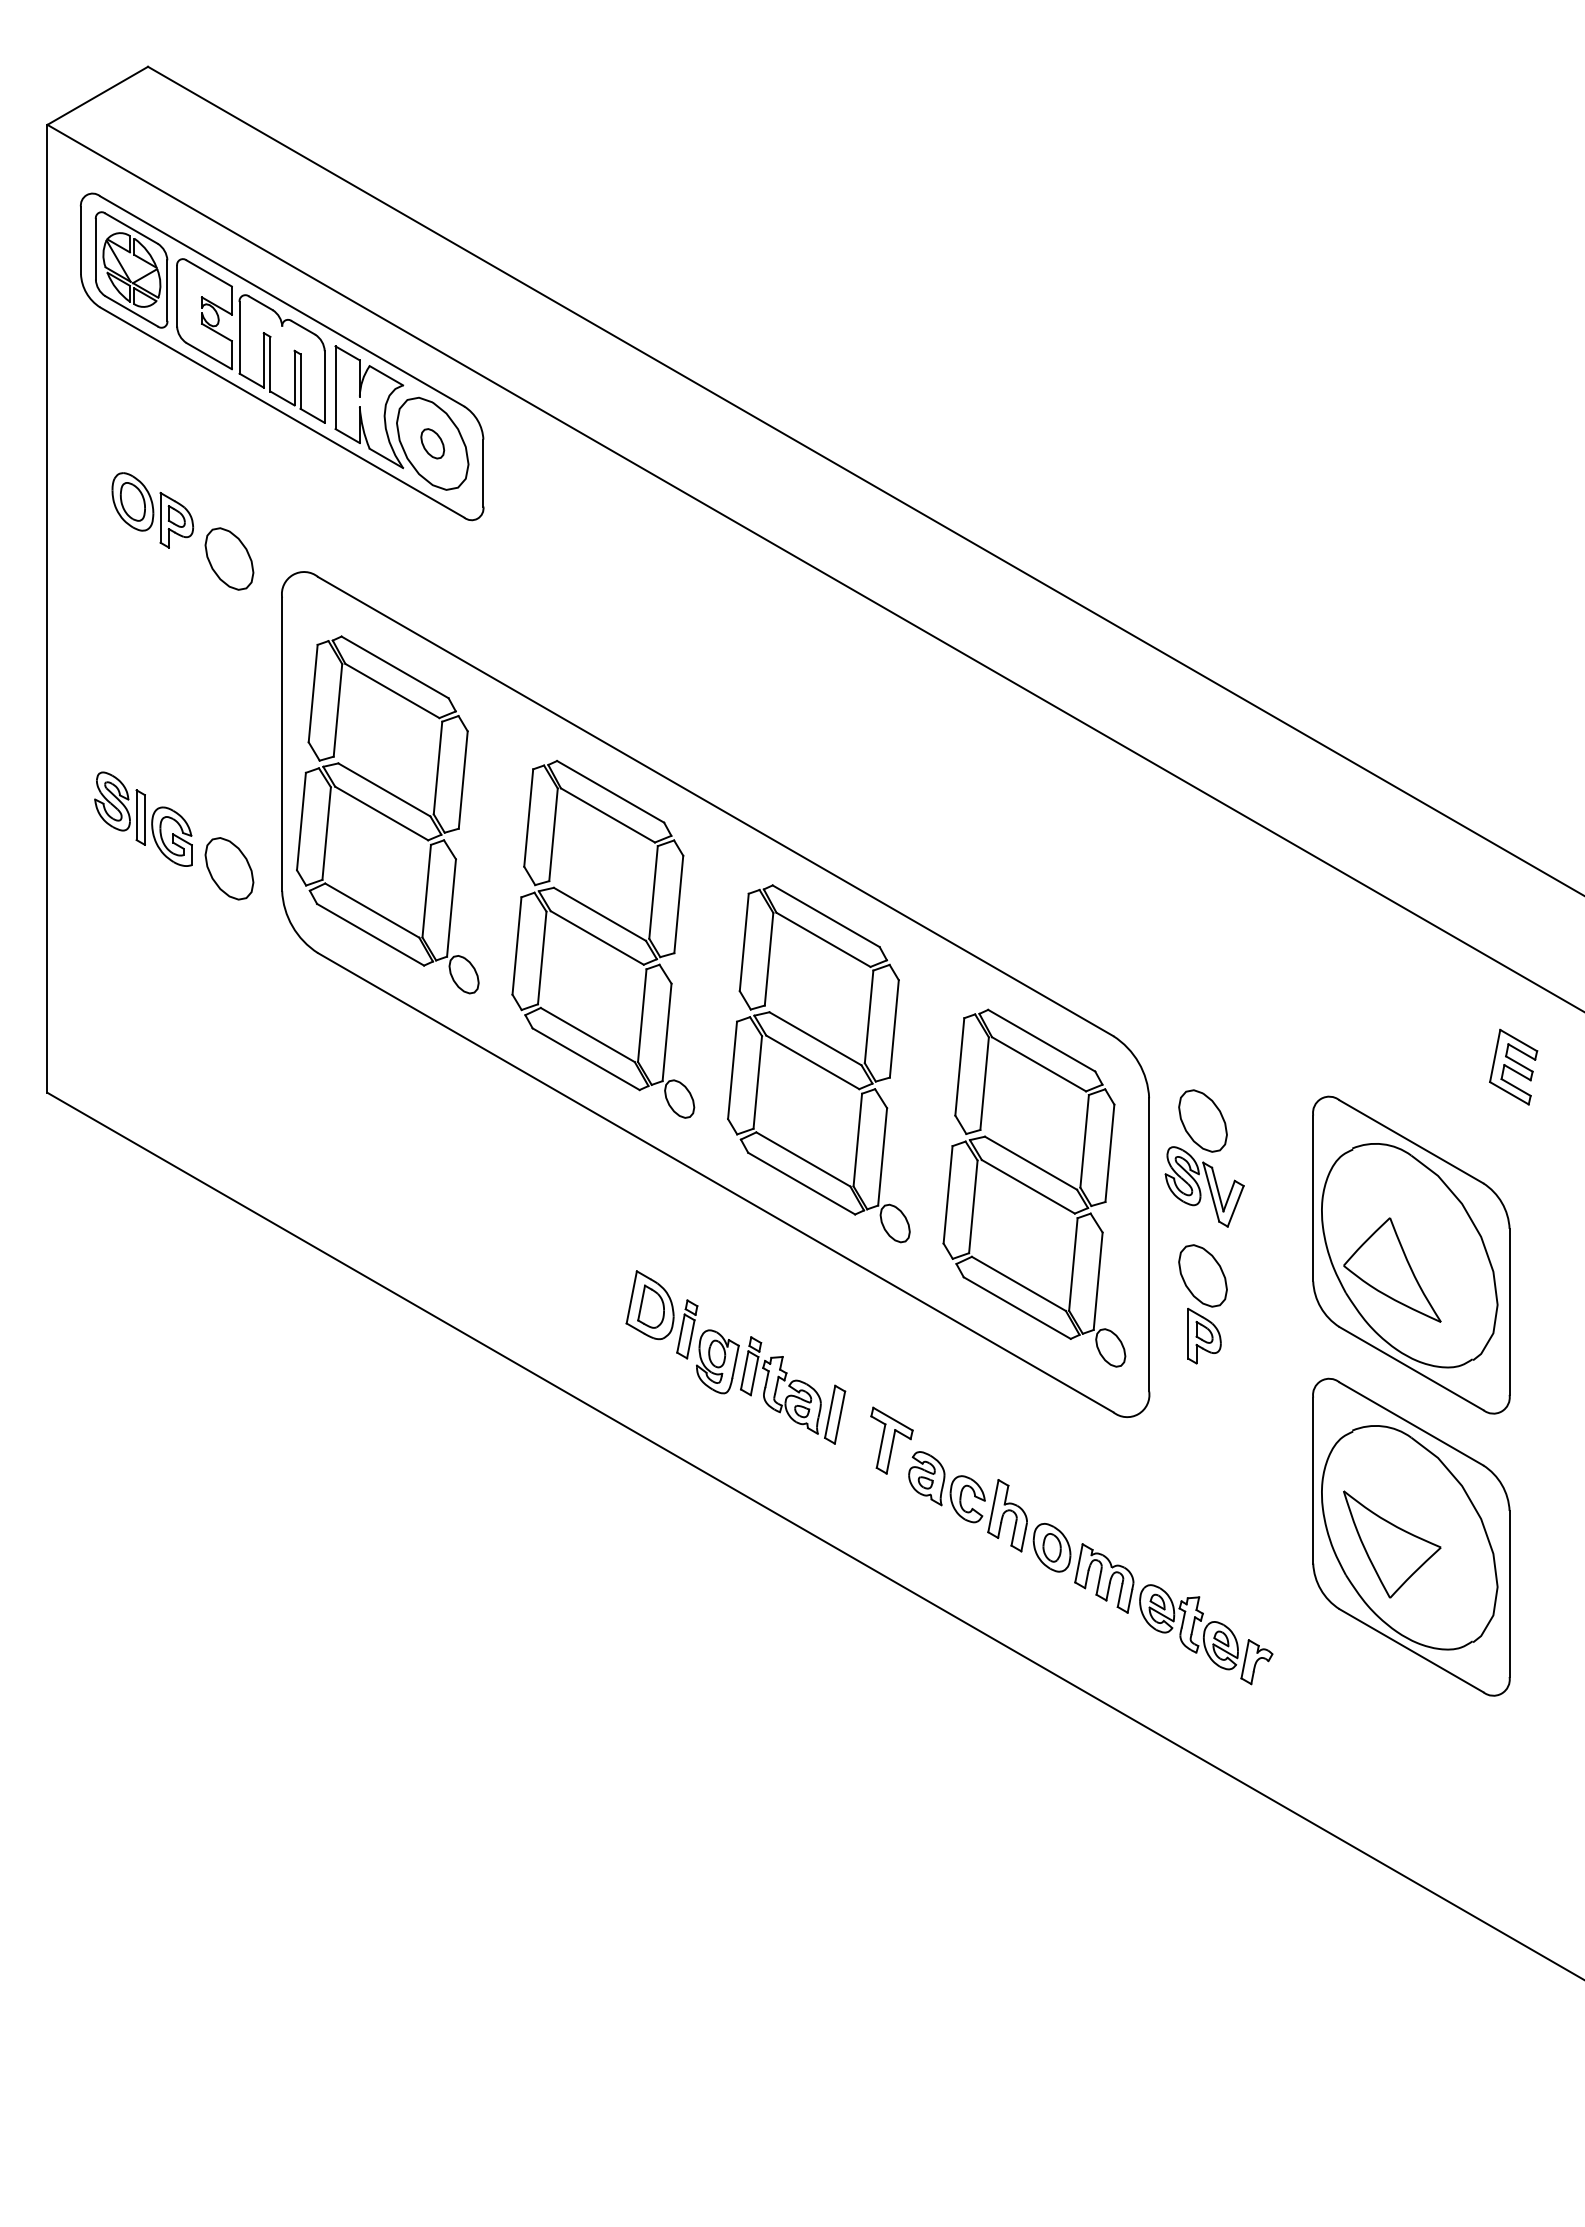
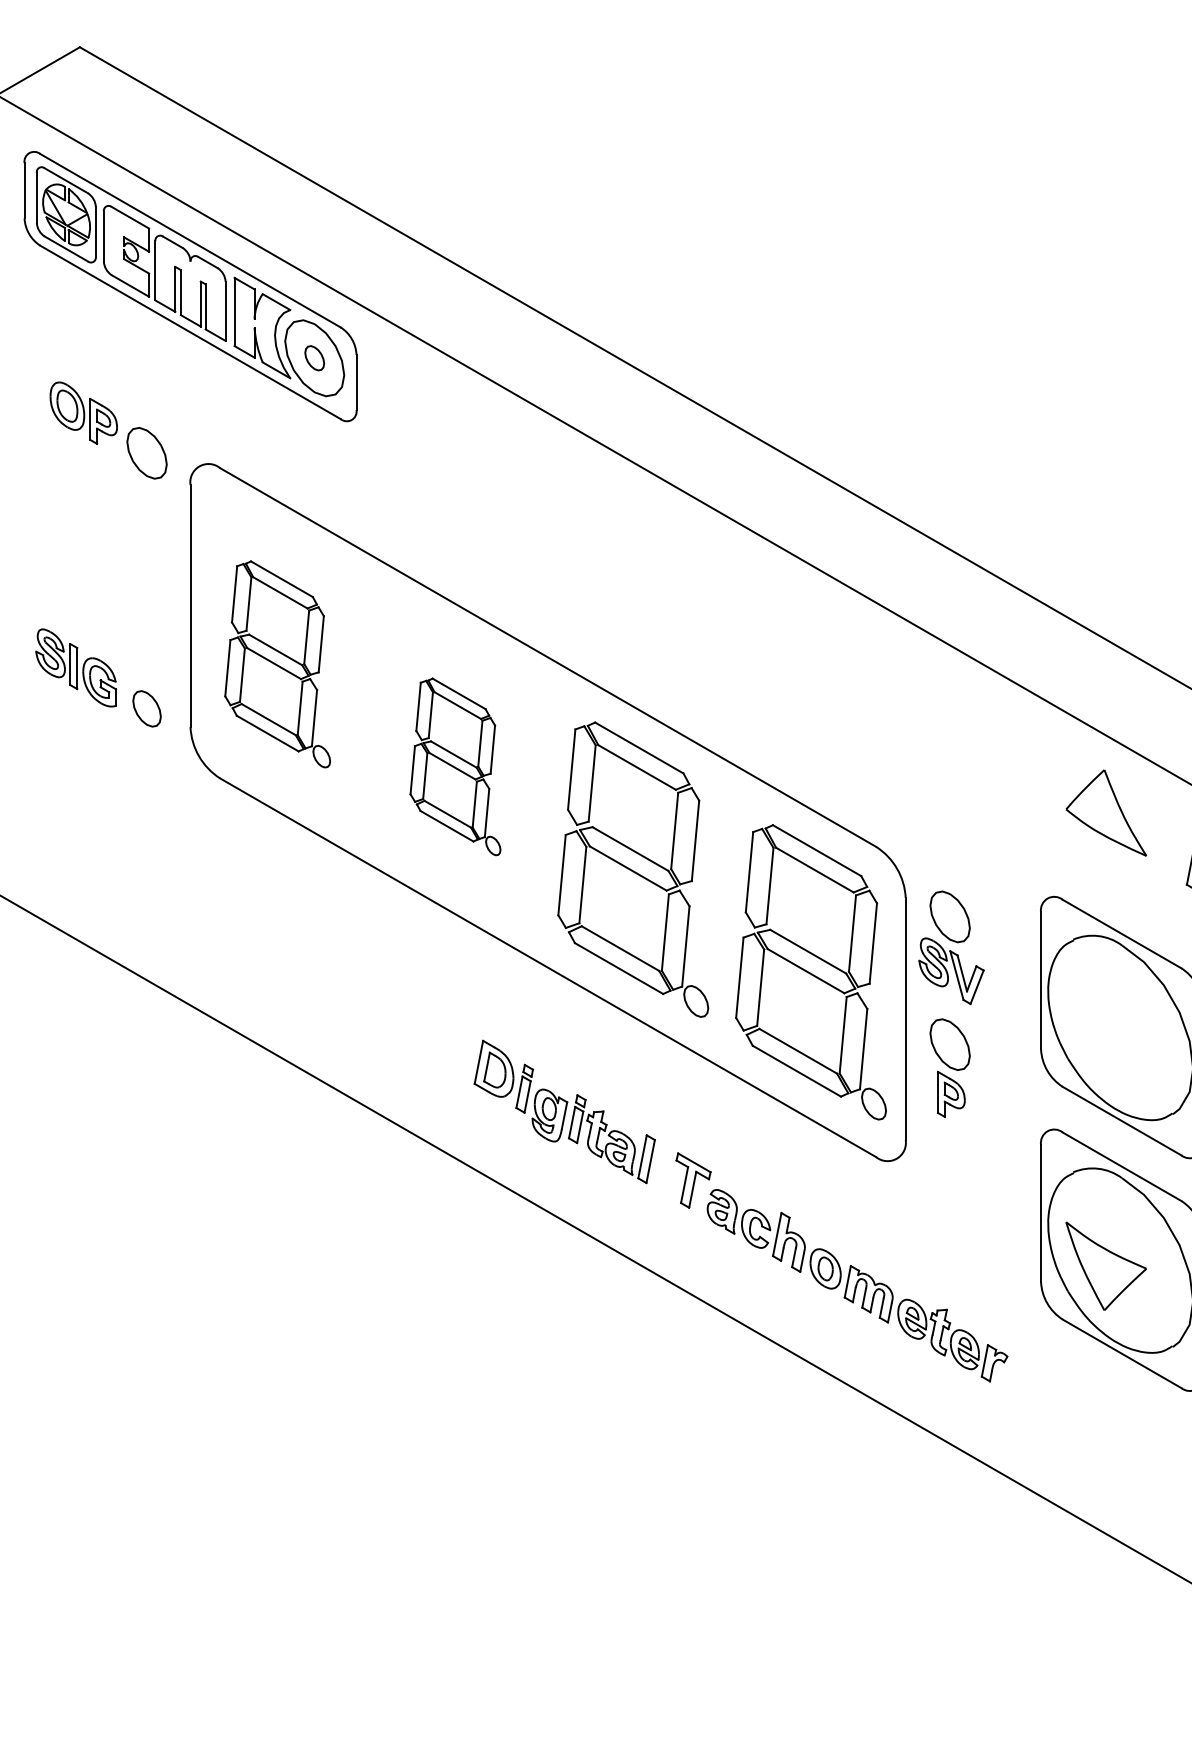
part: (387, 814) -> (277, 664), size x0.7
part: (229, 868) -> (147, 708), size x0.7
part: (603, 938) -> (455, 766), size x0.6
part: (1392, 1269) -> (1106, 812), moved

